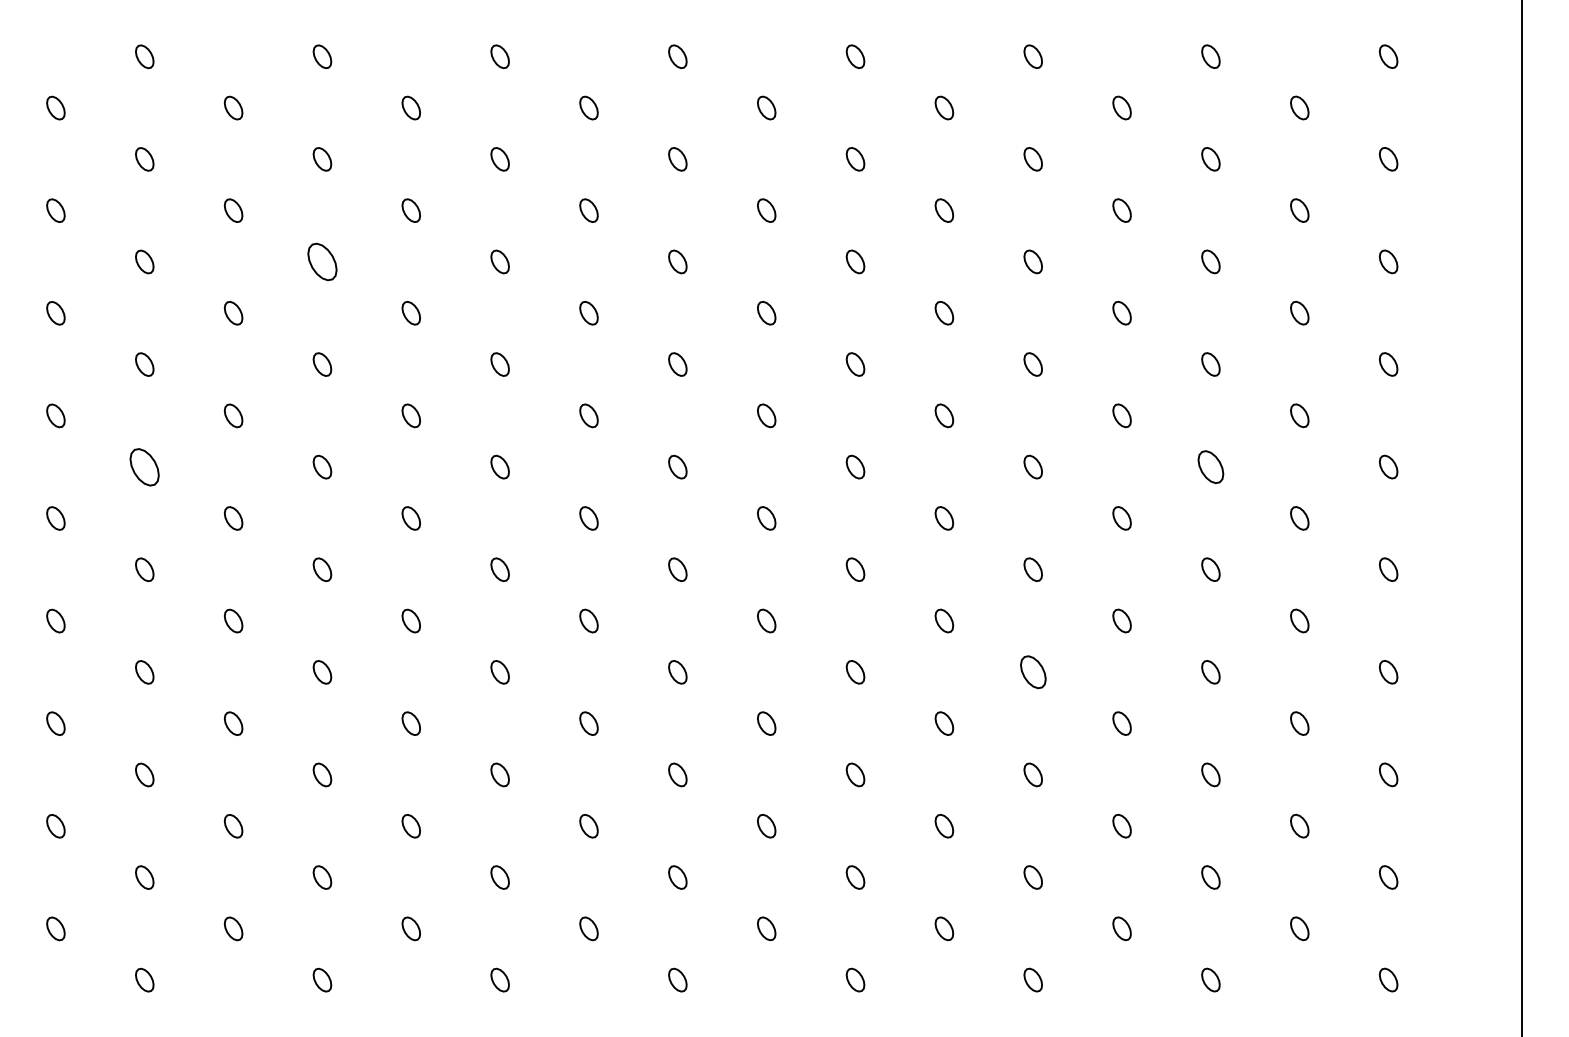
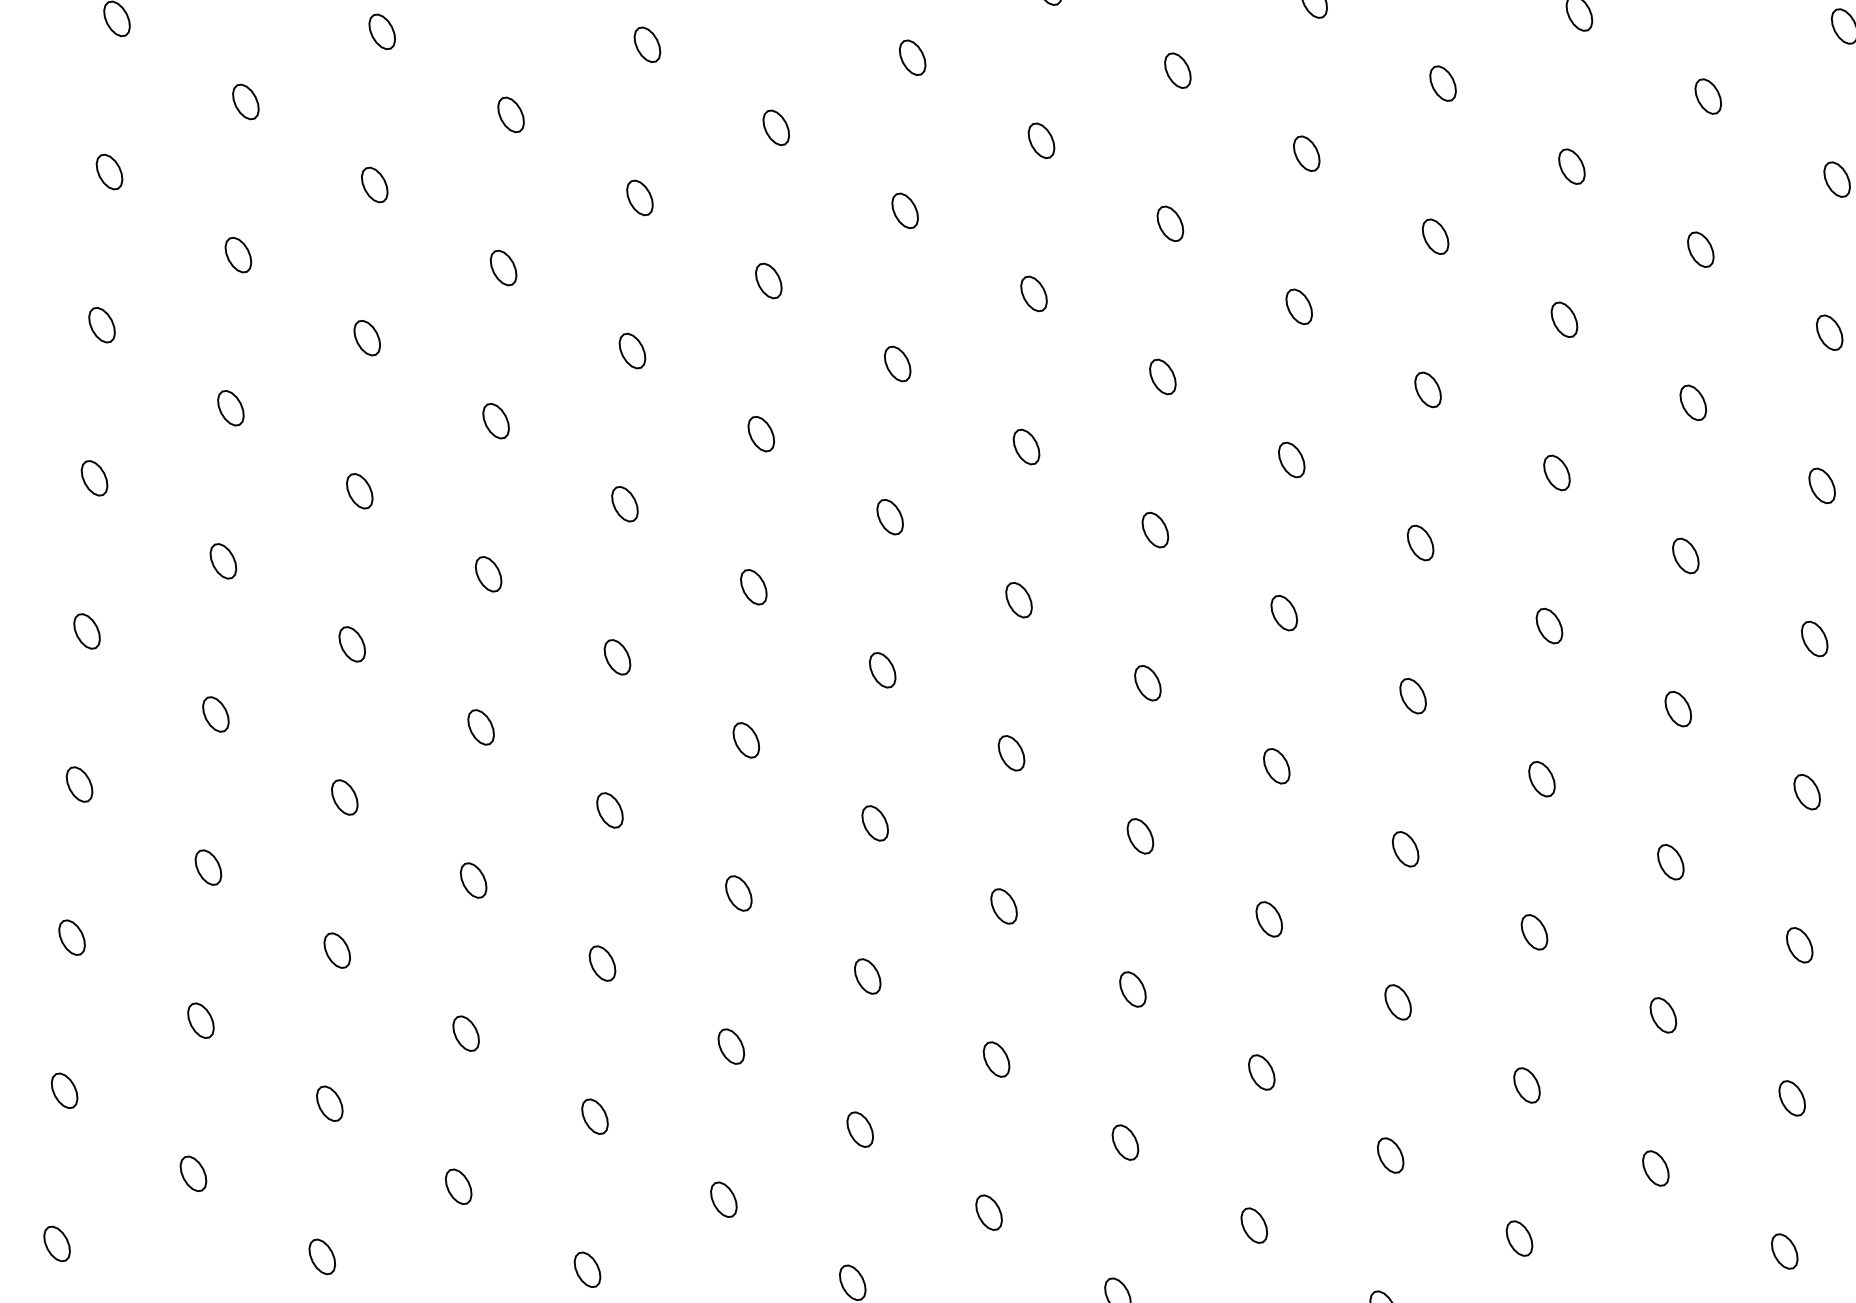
part: (322, 261) -> (503, 267), size x0.62
part: (144, 466) -> (223, 560), size x0.62
part: (1210, 466) -> (1814, 638), size x0.71
part: (1032, 672) -> (1533, 932), size x0.71

